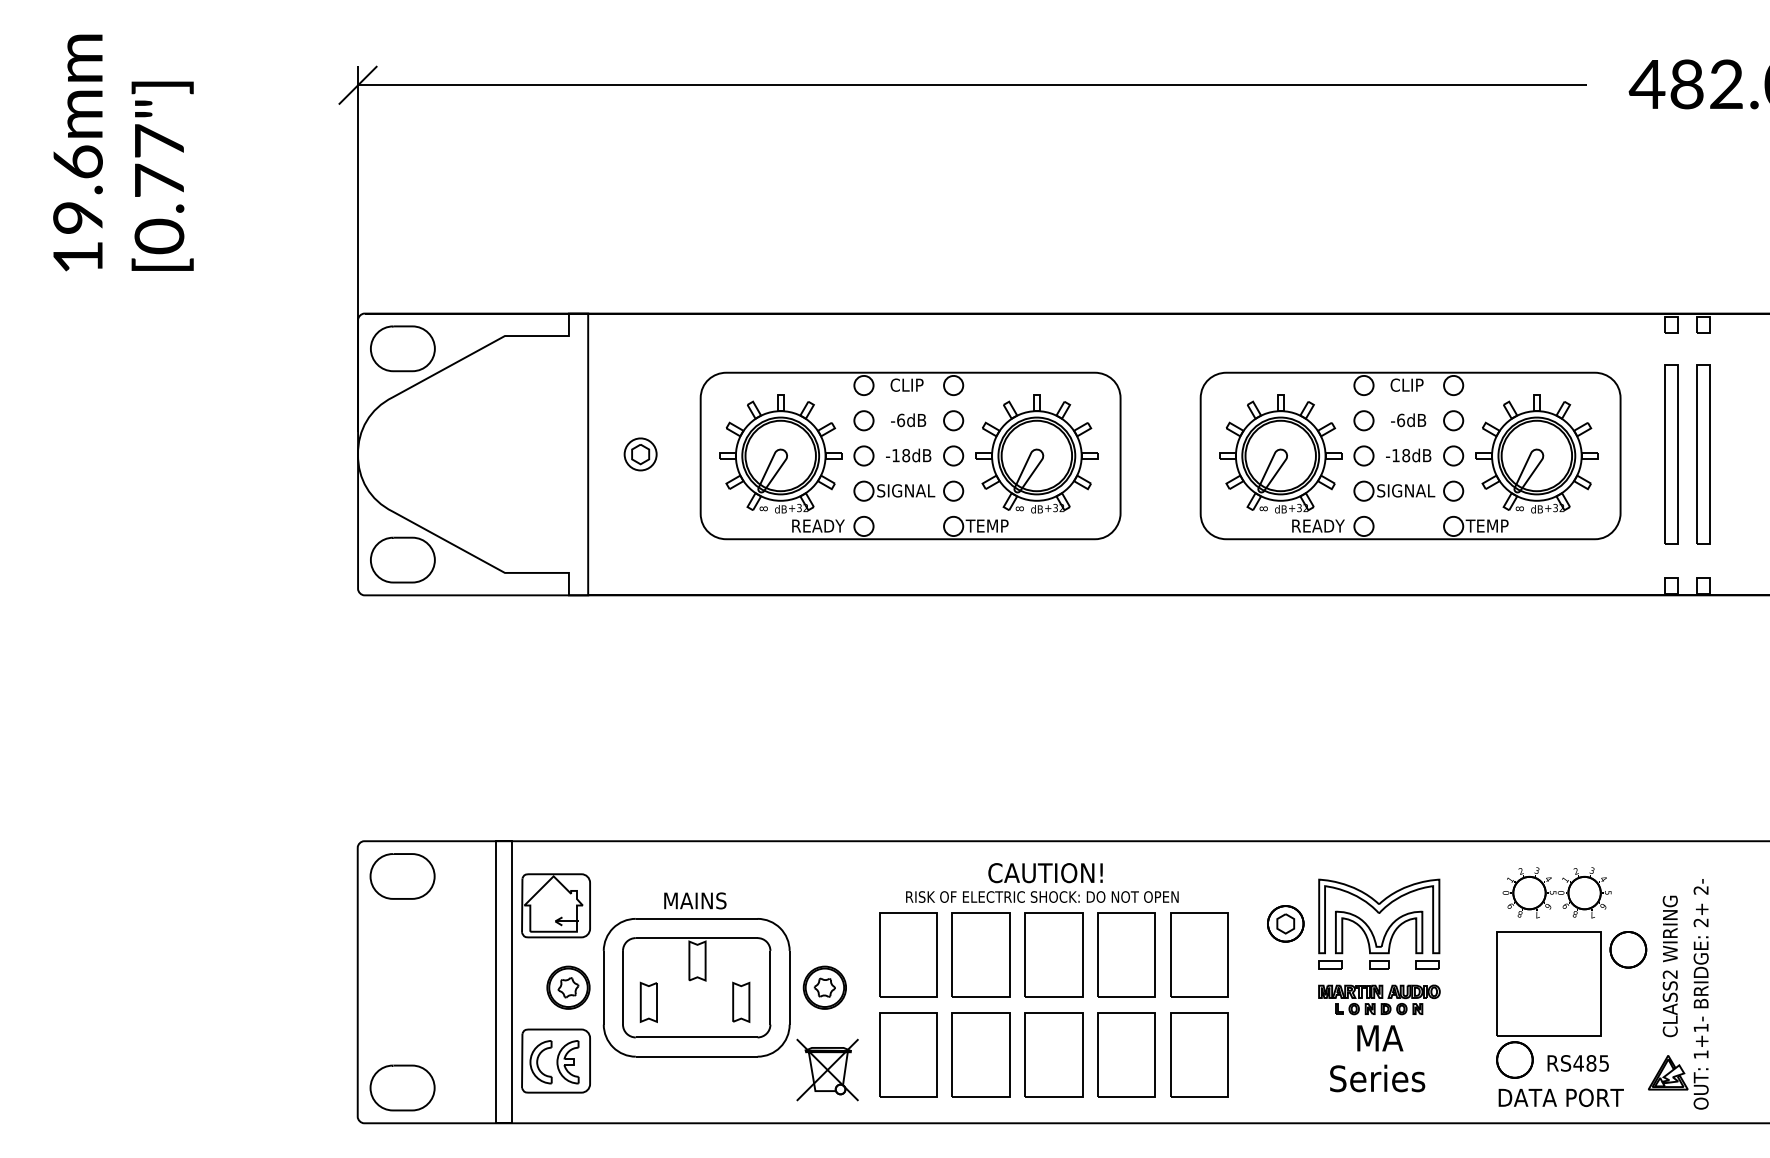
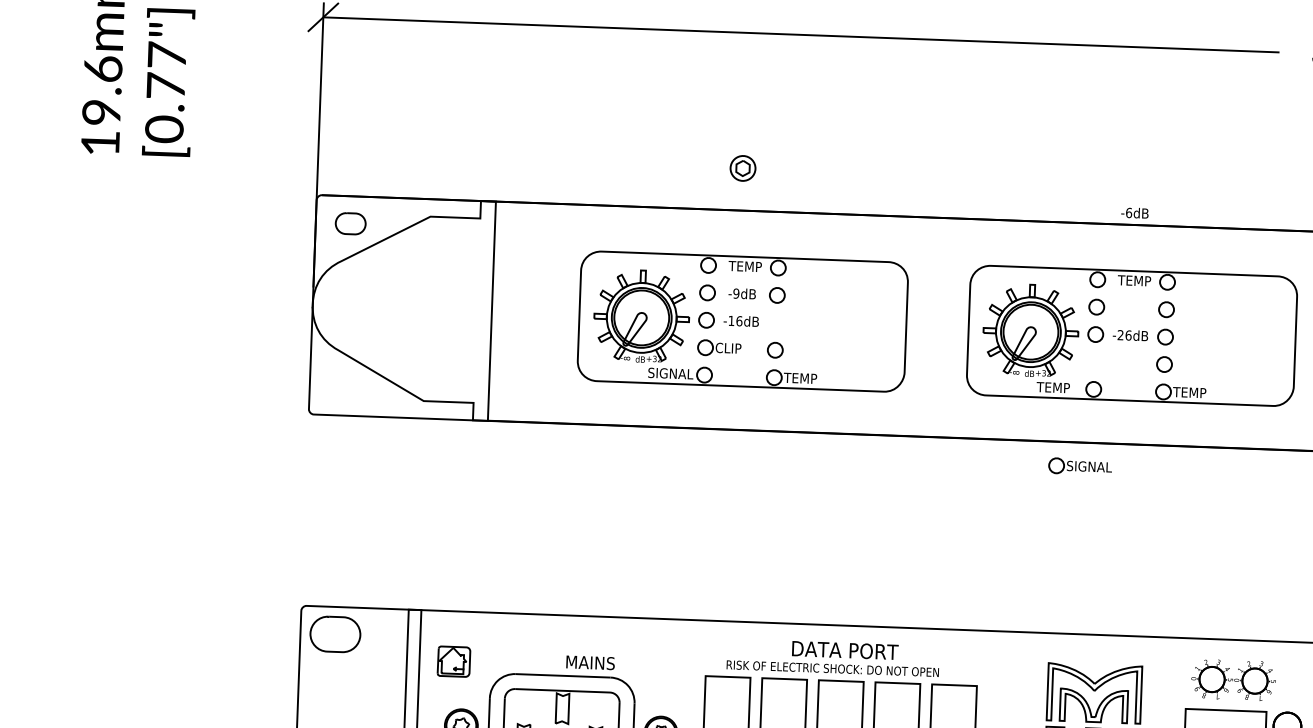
part: (402, 348) -> (350, 223), size x0.6
text: (910, 384) -> (744, 265), CLIP -> TEMP
text: (1410, 384) -> (1133, 280), CLIP -> TEMP
text: (901, 420) -> (736, 293), -6dB -> -9dB
text: (1408, 420) -> (1134, 213), moved
part: (1036, 453) -> (840, 323), removed
part: (1536, 453) -> (1230, 337), removed
part: (640, 454) -> (742, 168), moved
text: (906, 455) -> (739, 321), -18dB -> -16dB
part: (953, 455) -> (776, 322), removed
text: (1401, 455) -> (1124, 335), -18dB -> -26dB
text: (906, 490) -> (738, 348), SIGNAL -> CLIP
part: (1394, 490) -> (1080, 466), moved
text: (820, 525) -> (670, 373), READY -> SIGNAL
text: (1317, 525) -> (1057, 387), READY -> TEMP
part: (402, 559) -> (344, 387), removed
text: (1056, 873) -> (844, 650), CAUTION! -> DATA PORT
text: (695, 900) -> (590, 662), moved
part: (555, 905) -> (453, 661), size x0.6
part: (1285, 923) -> (1021, 696), removed

